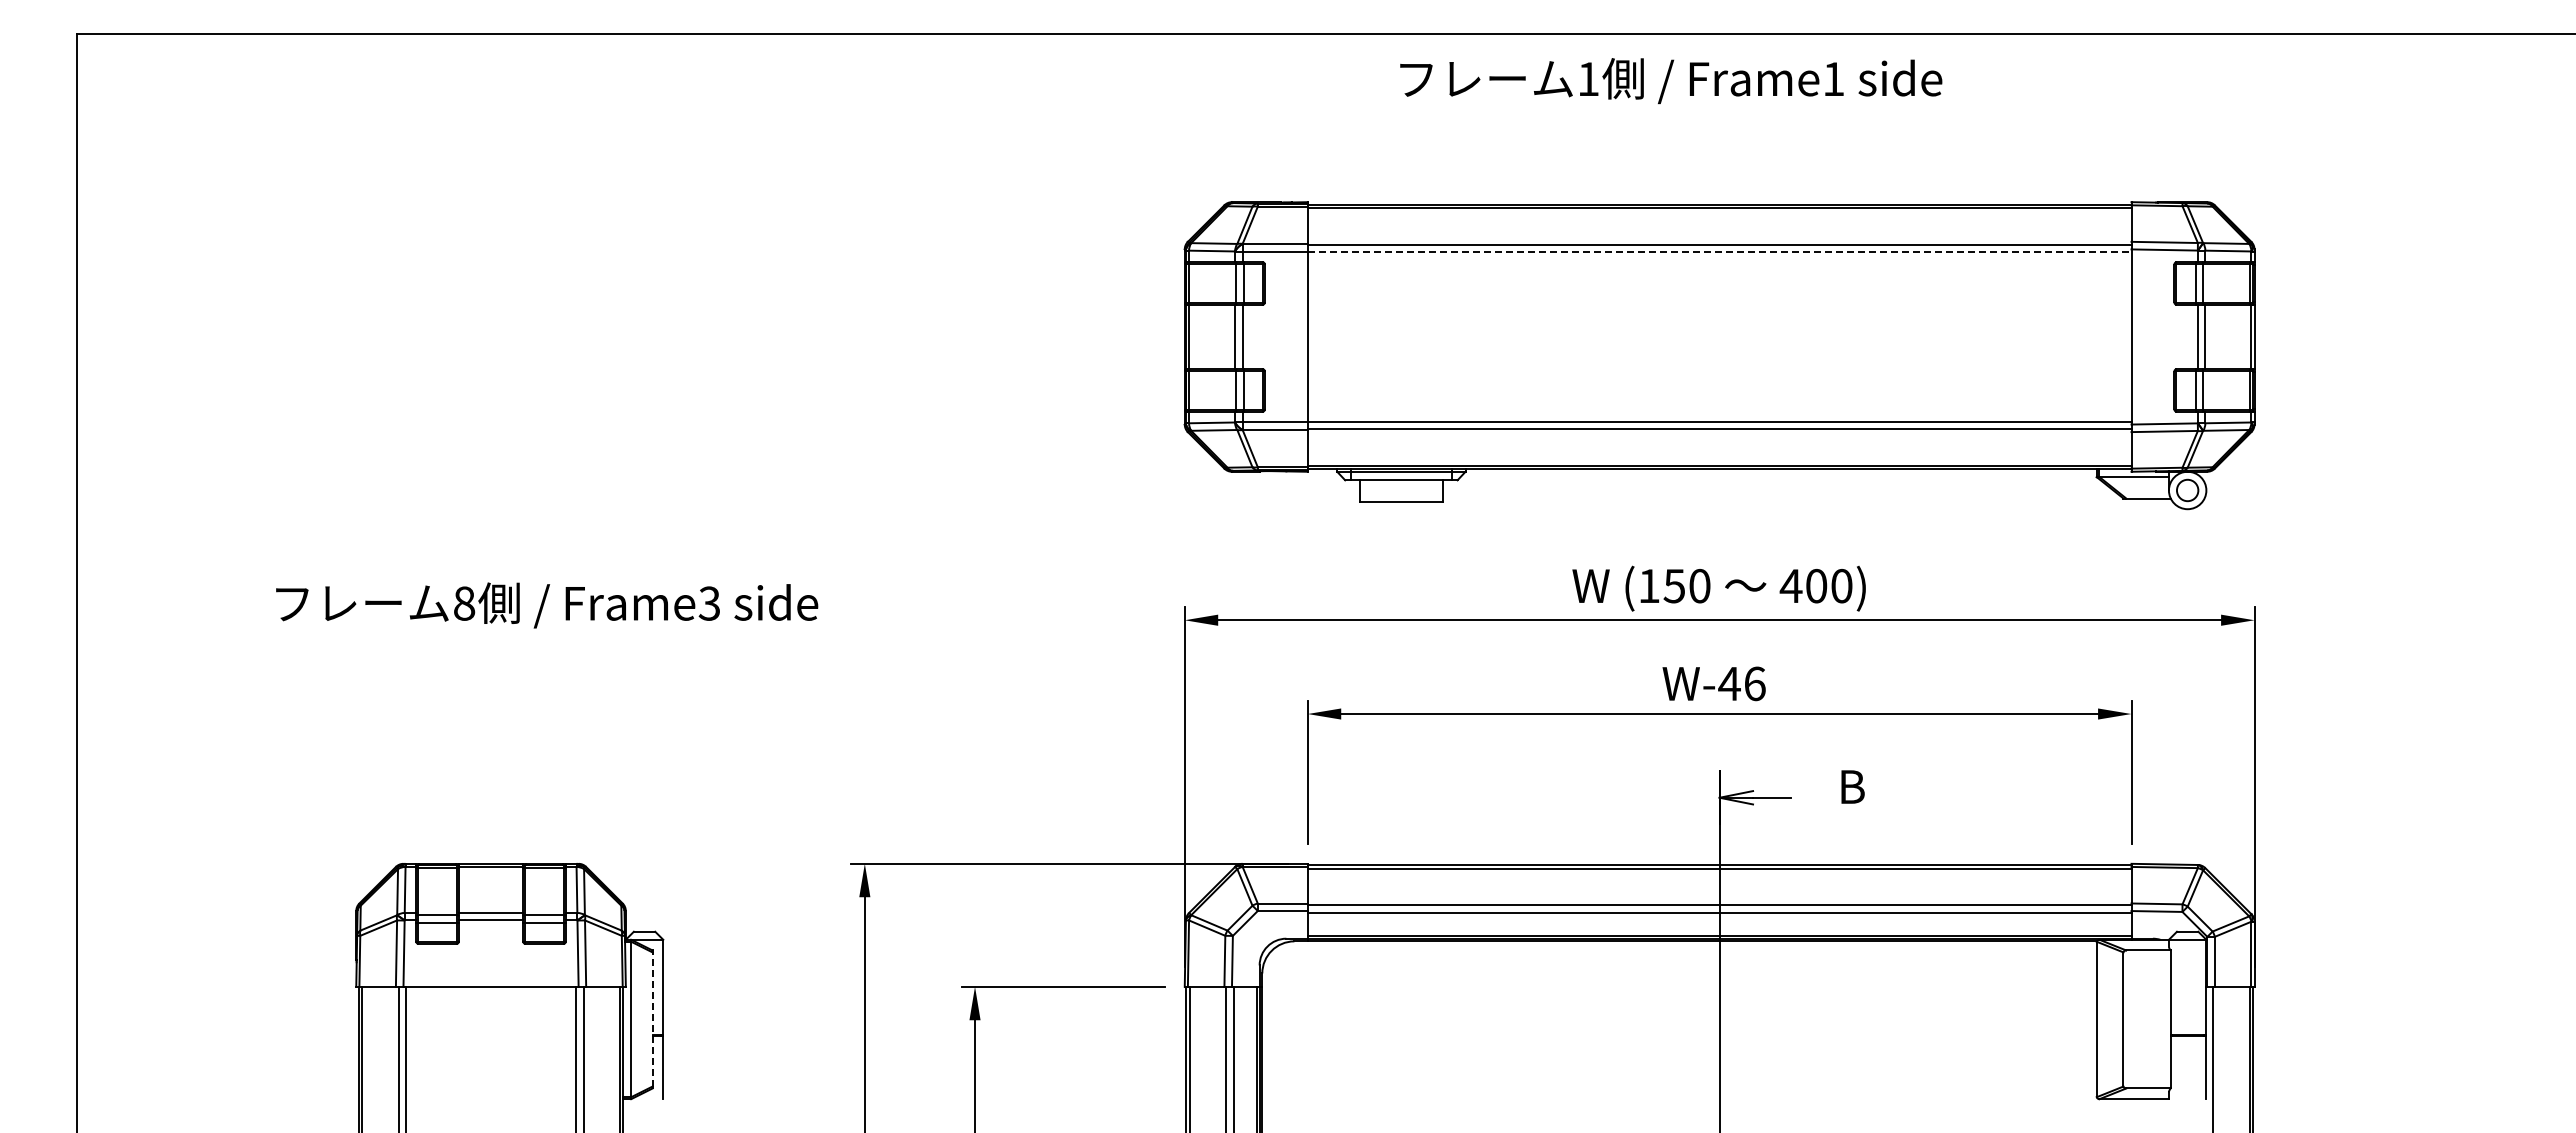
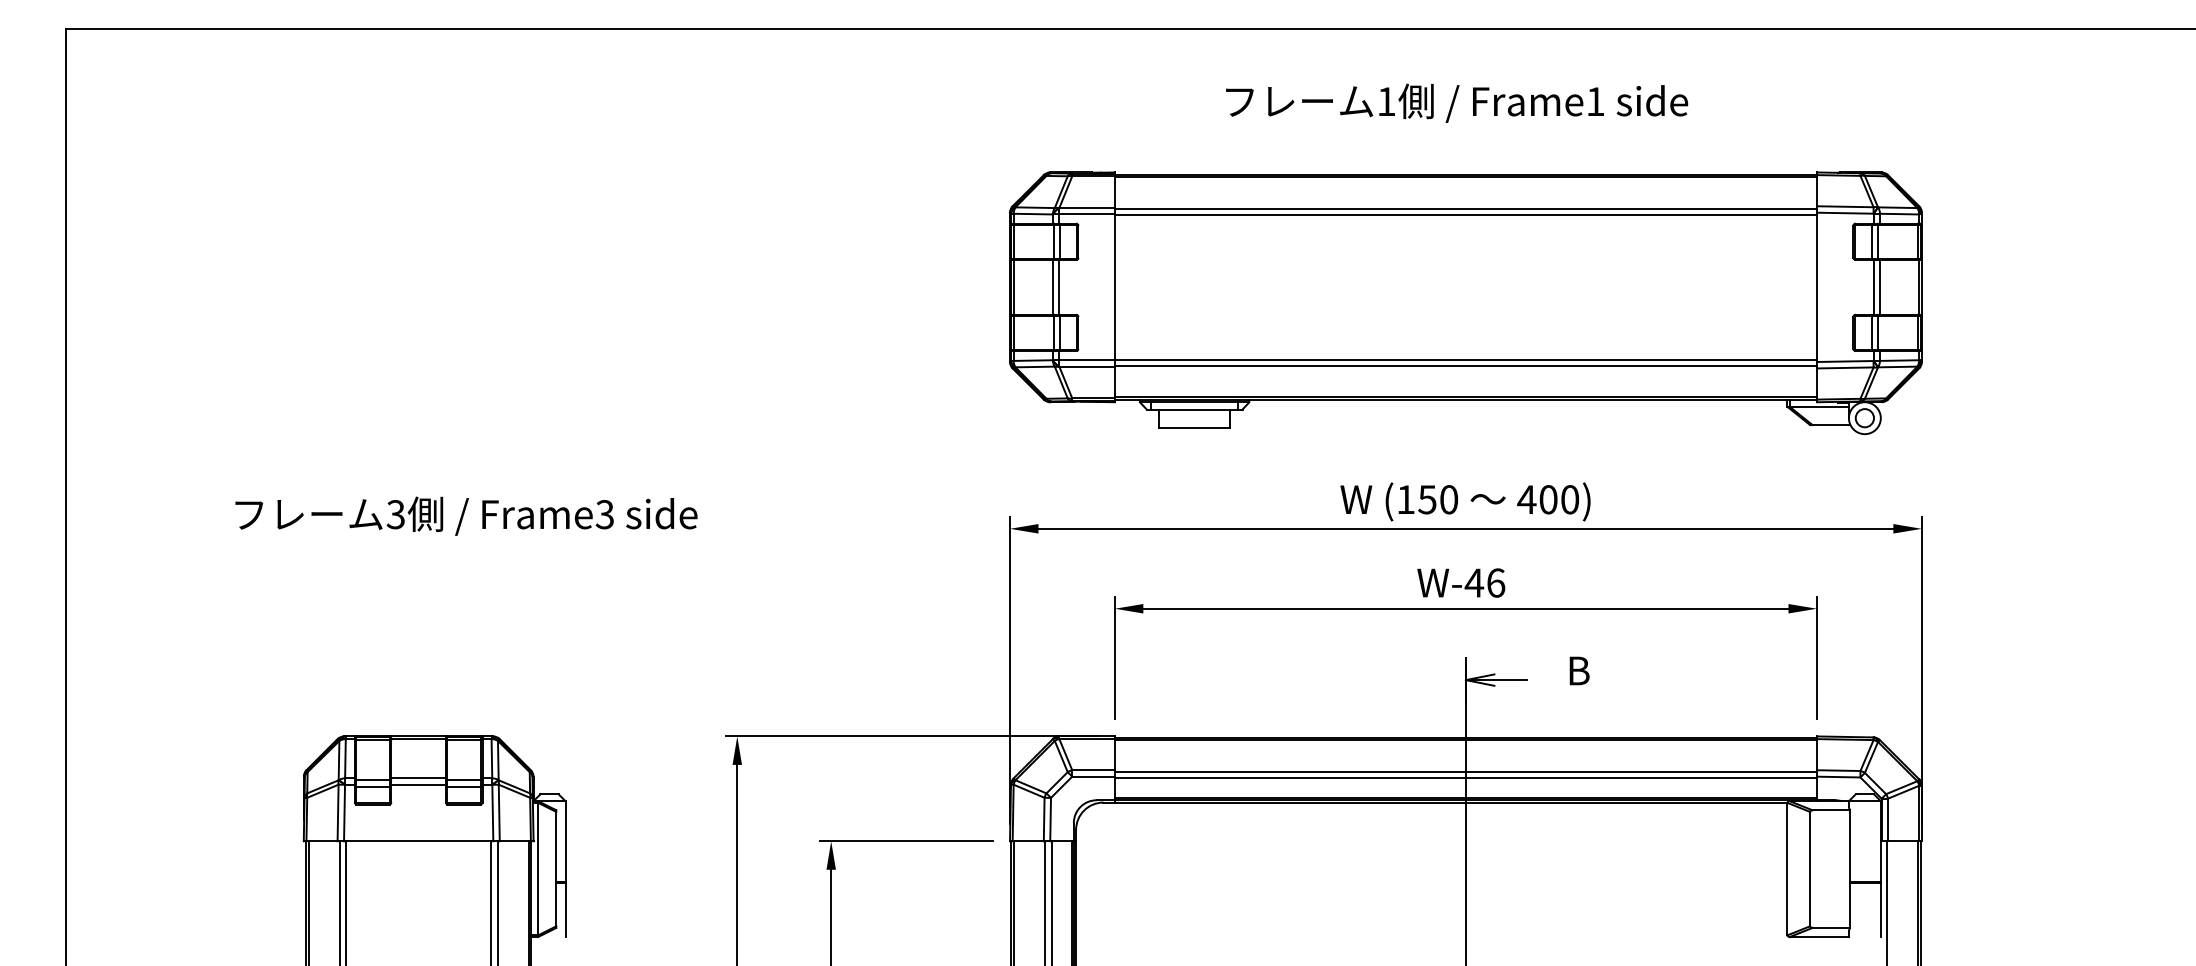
text: (1671, 81) -> (1457, 103), moved
line: (1719, 252) -> (1465, 215), dashed -> solid
text: (464, 603) -> (396, 514), 8 -> 3
line: (652, 1018) -> (556, 868), dashed -> solid

